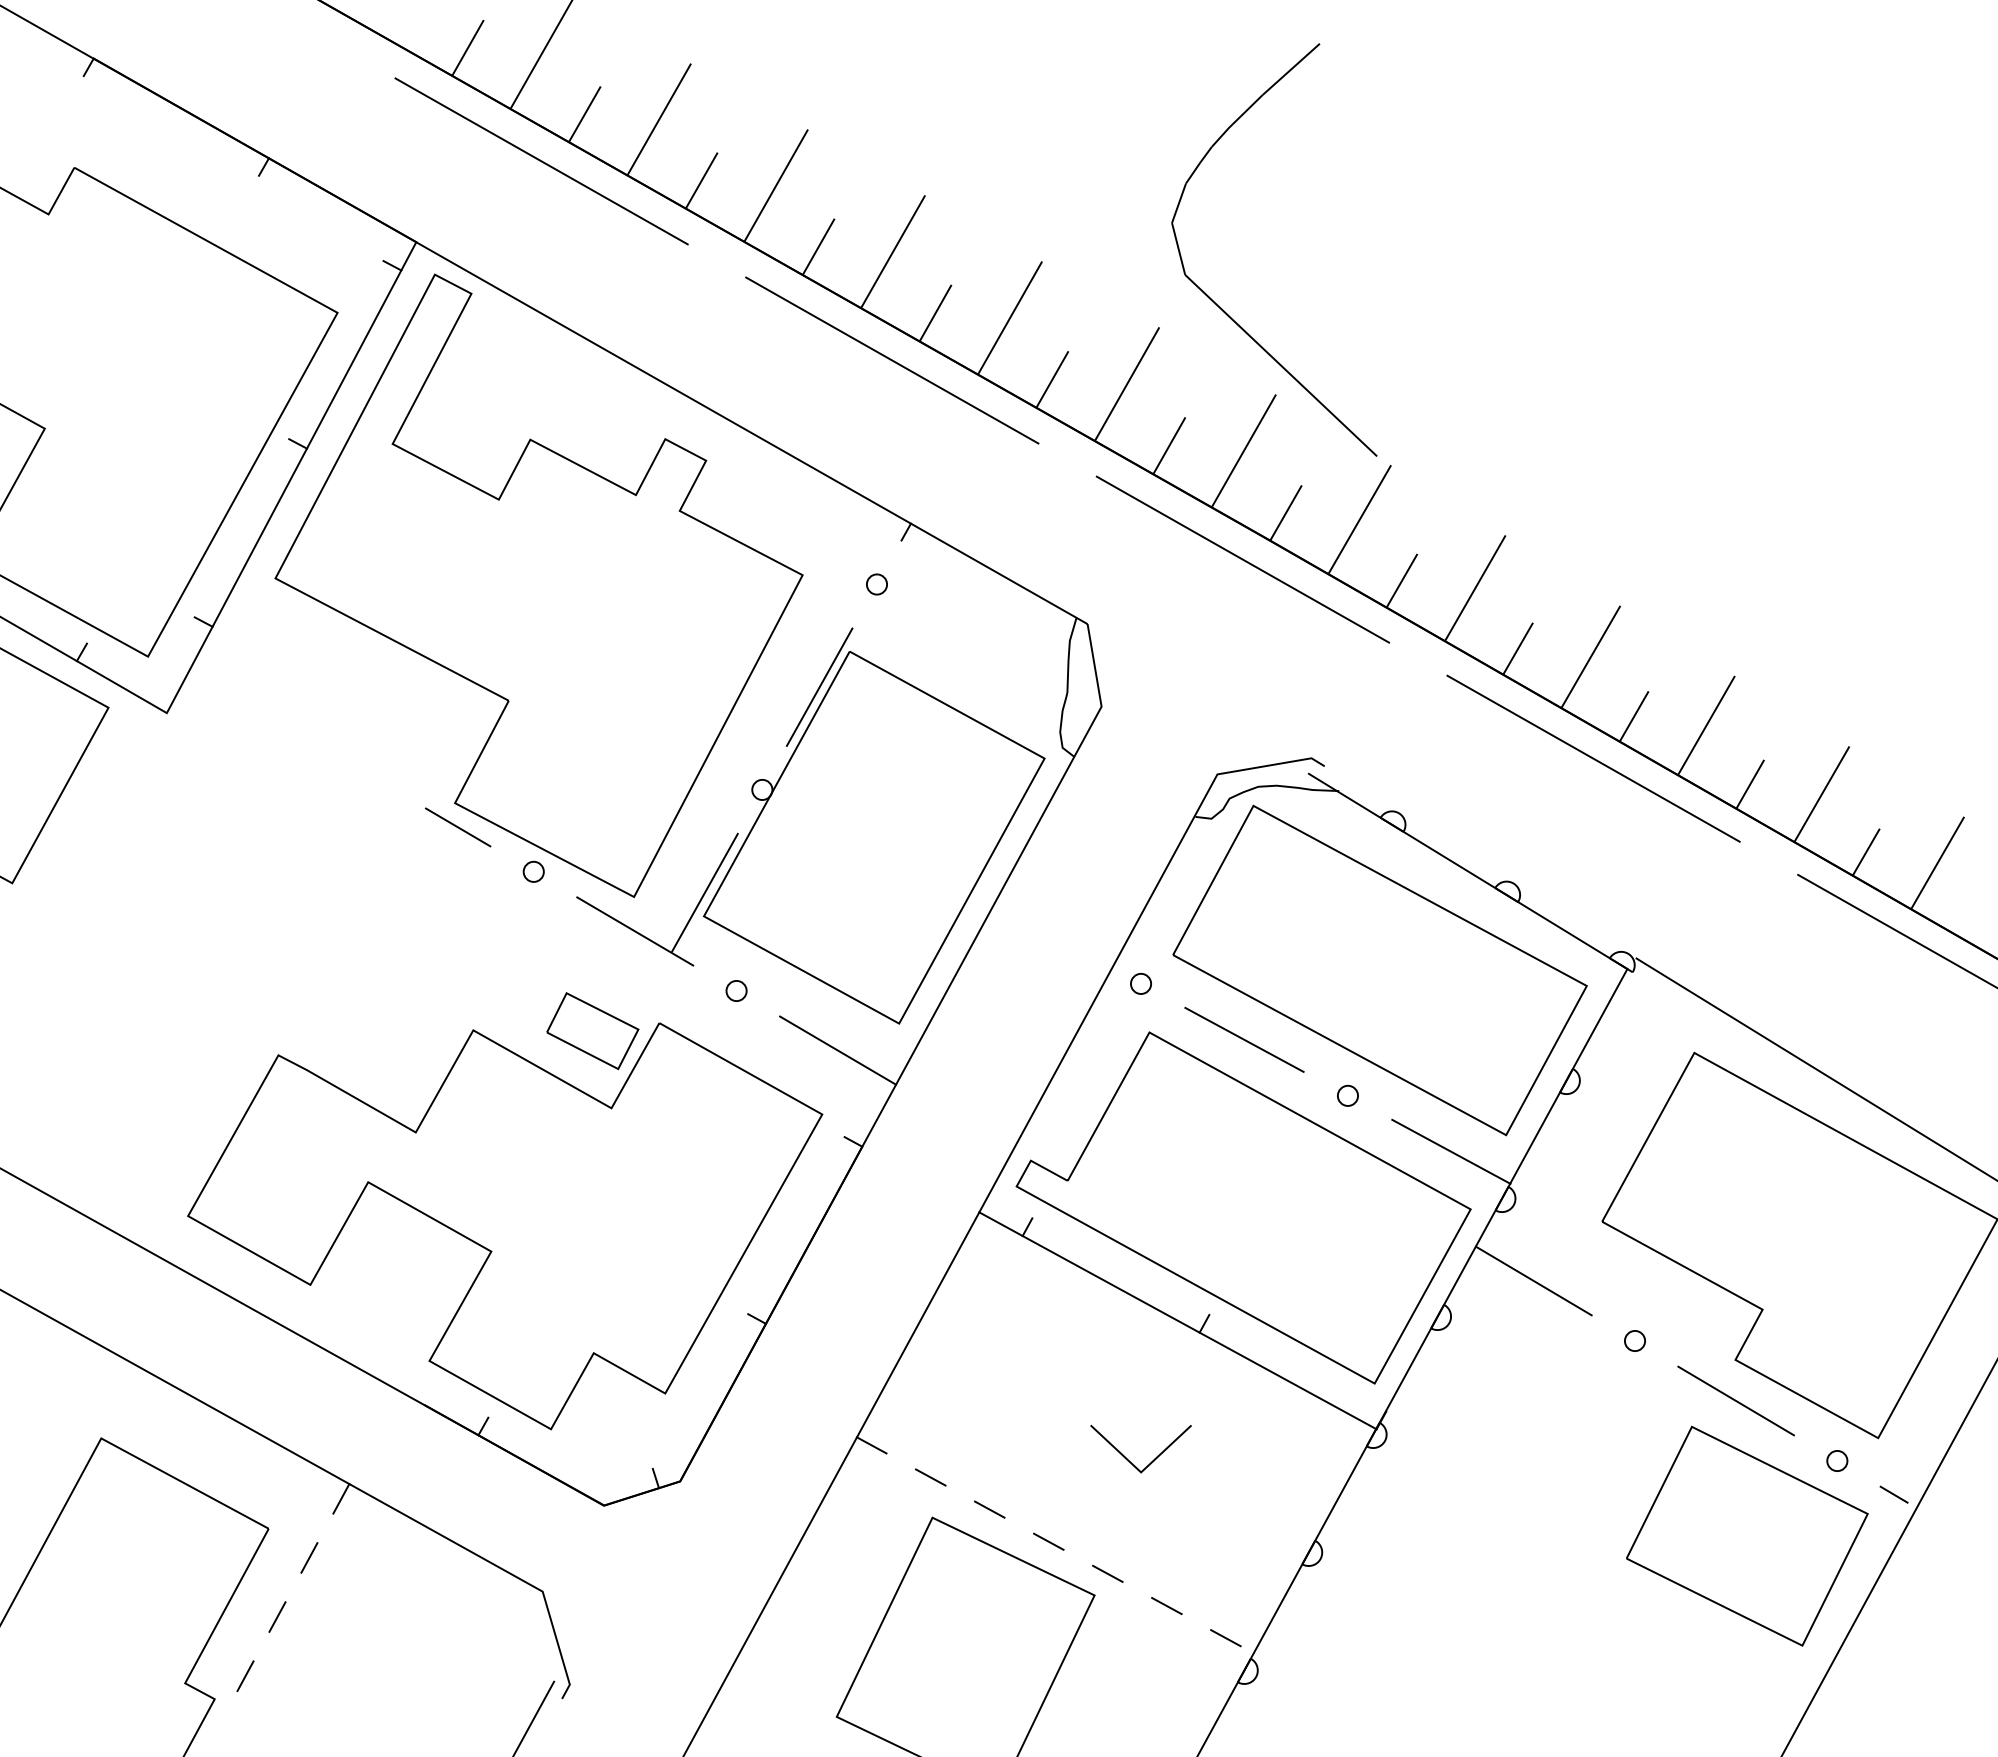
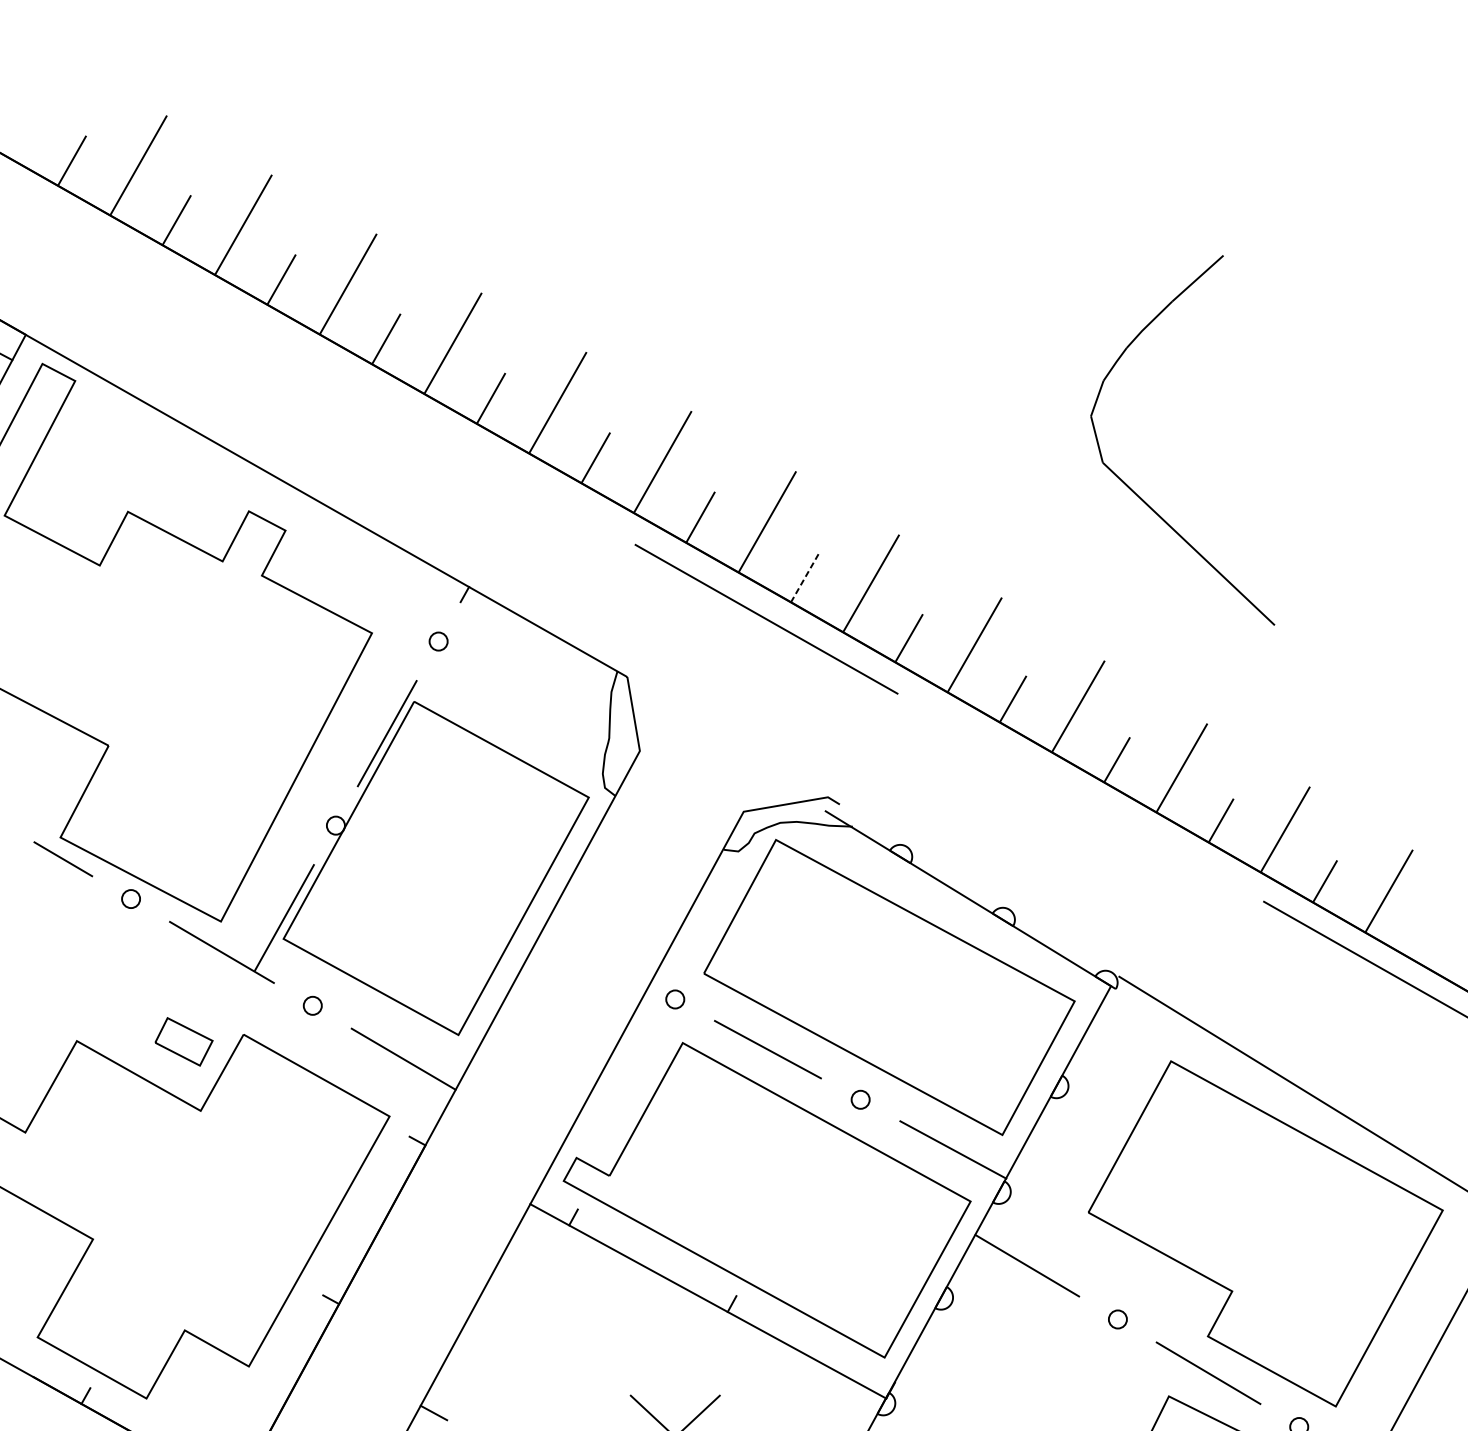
line: (541, 161) -> (138, 262), removed
part: (1220, 306) -> (1134, 491), moved
line: (892, 360) -> (452, 440), removed
line: (1286, 513) -> (805, 577), solid -> dashed
line: (1593, 758) -> (1080, 797), removed
part: (592, 1031) -> (183, 1042), size x0.7

